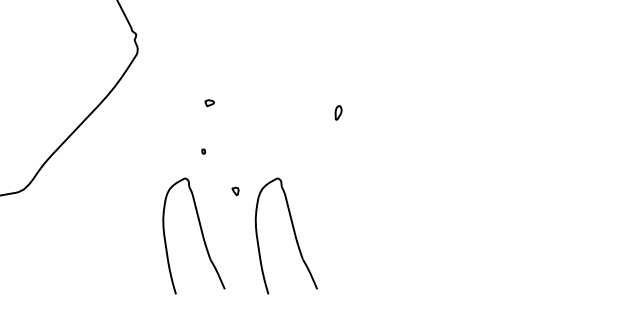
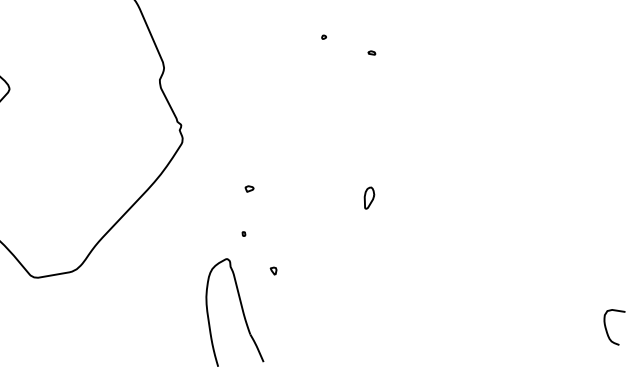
part: (338, 112) -> (369, 197), size x1.67
part: (293, 232) -> (327, 309), removed
curve: (594, 255) -> (607, 330), added

